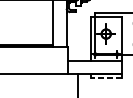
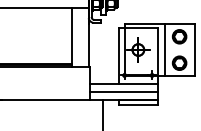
line: (127, 33) -> (164, 49), added
line: (94, 67) -> (123, 91), added
line: (105, 78) -> (137, 105), dashed -> solid

